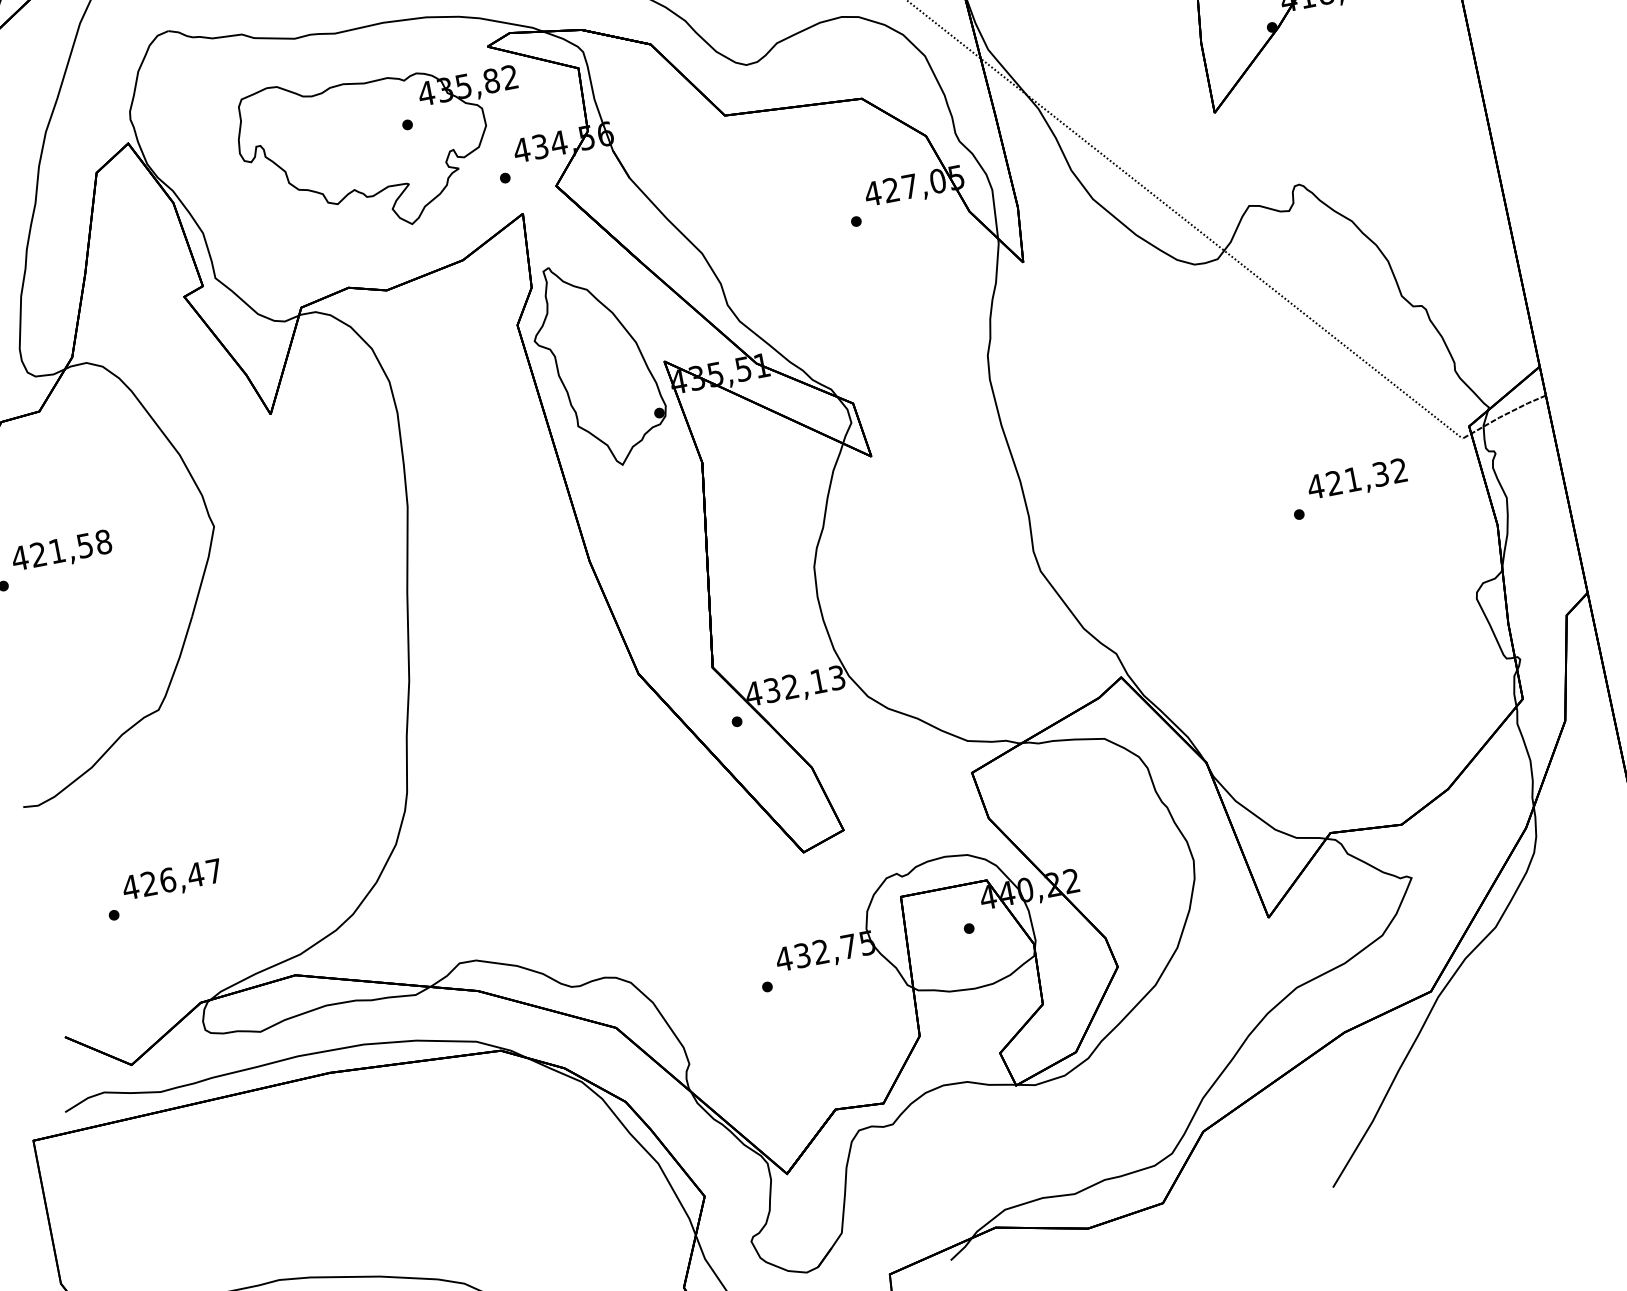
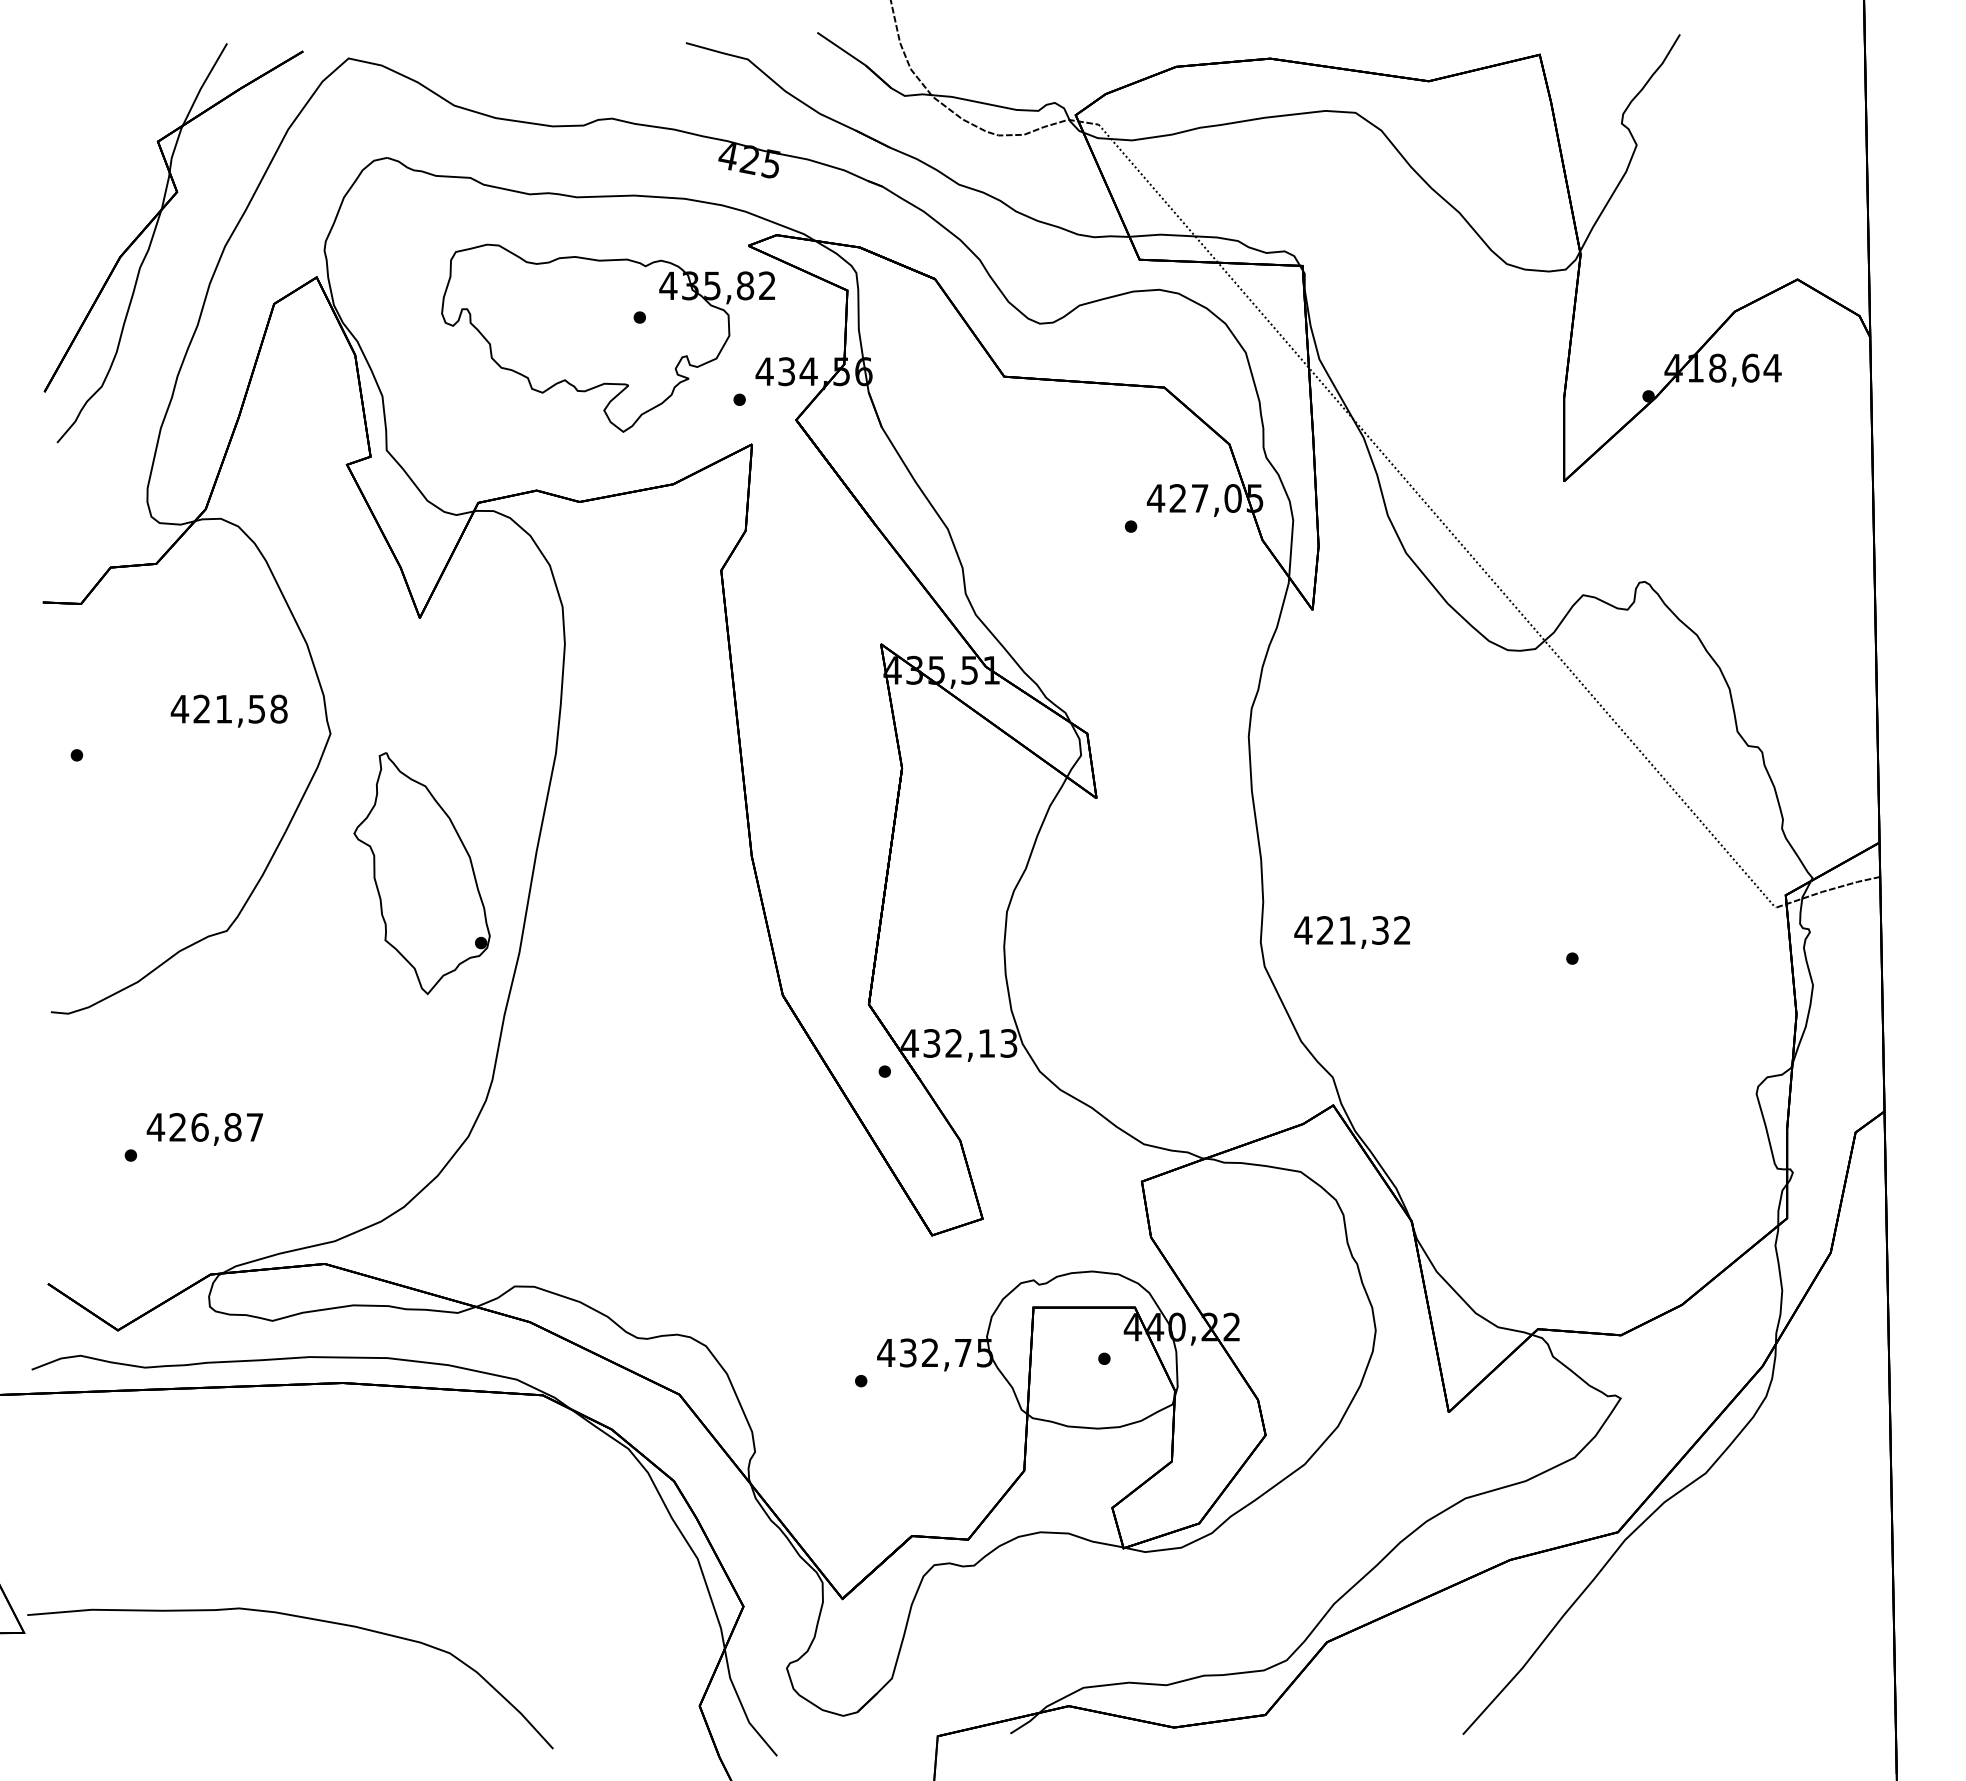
part: (597, 364) -> (421, 873), moved
text: (1356, 480) -> (1351, 932), moved
text: (61, 551) -> (228, 710), moved
text: (195, 875) -> (232, 1127), 426,47 -> 426,87

